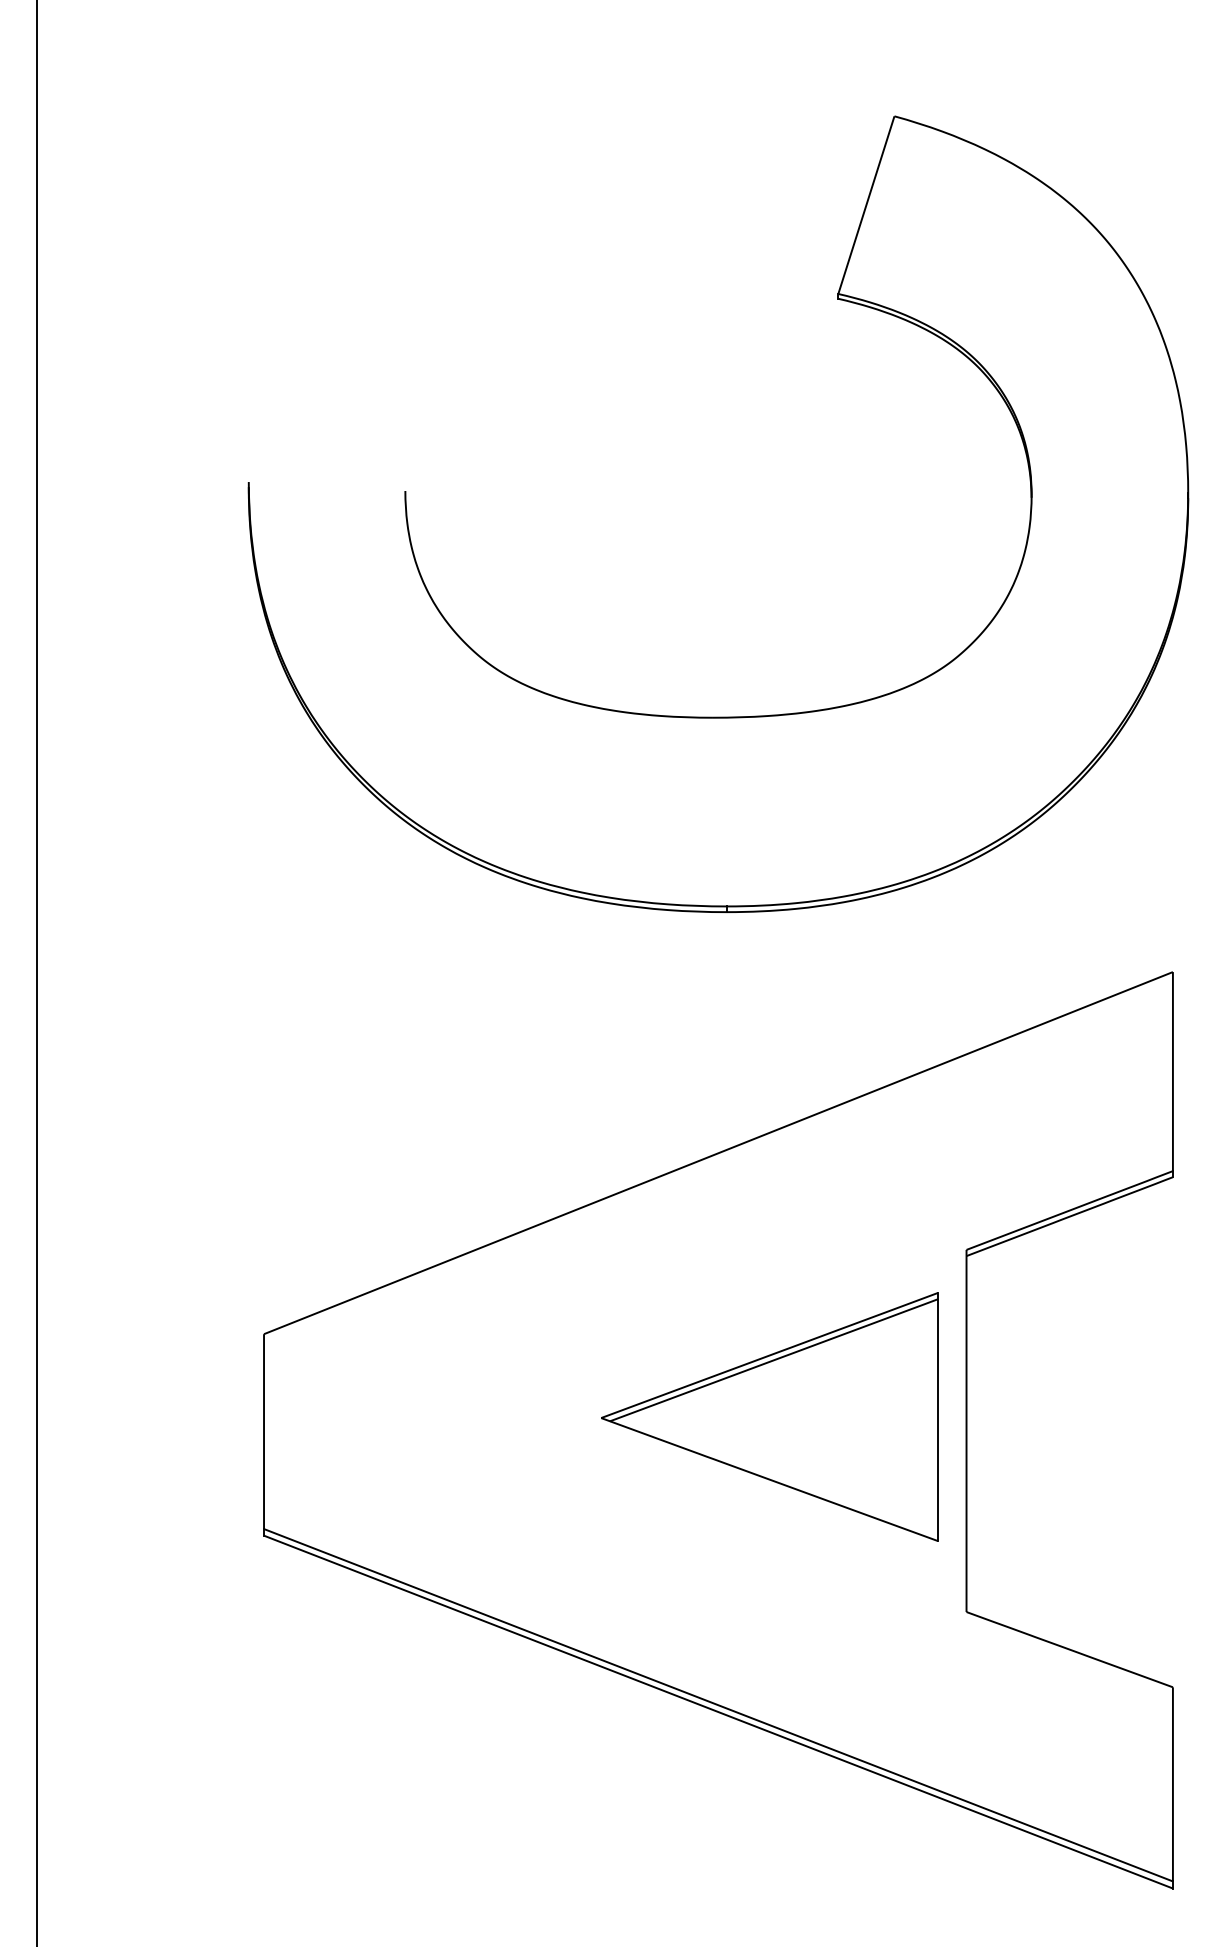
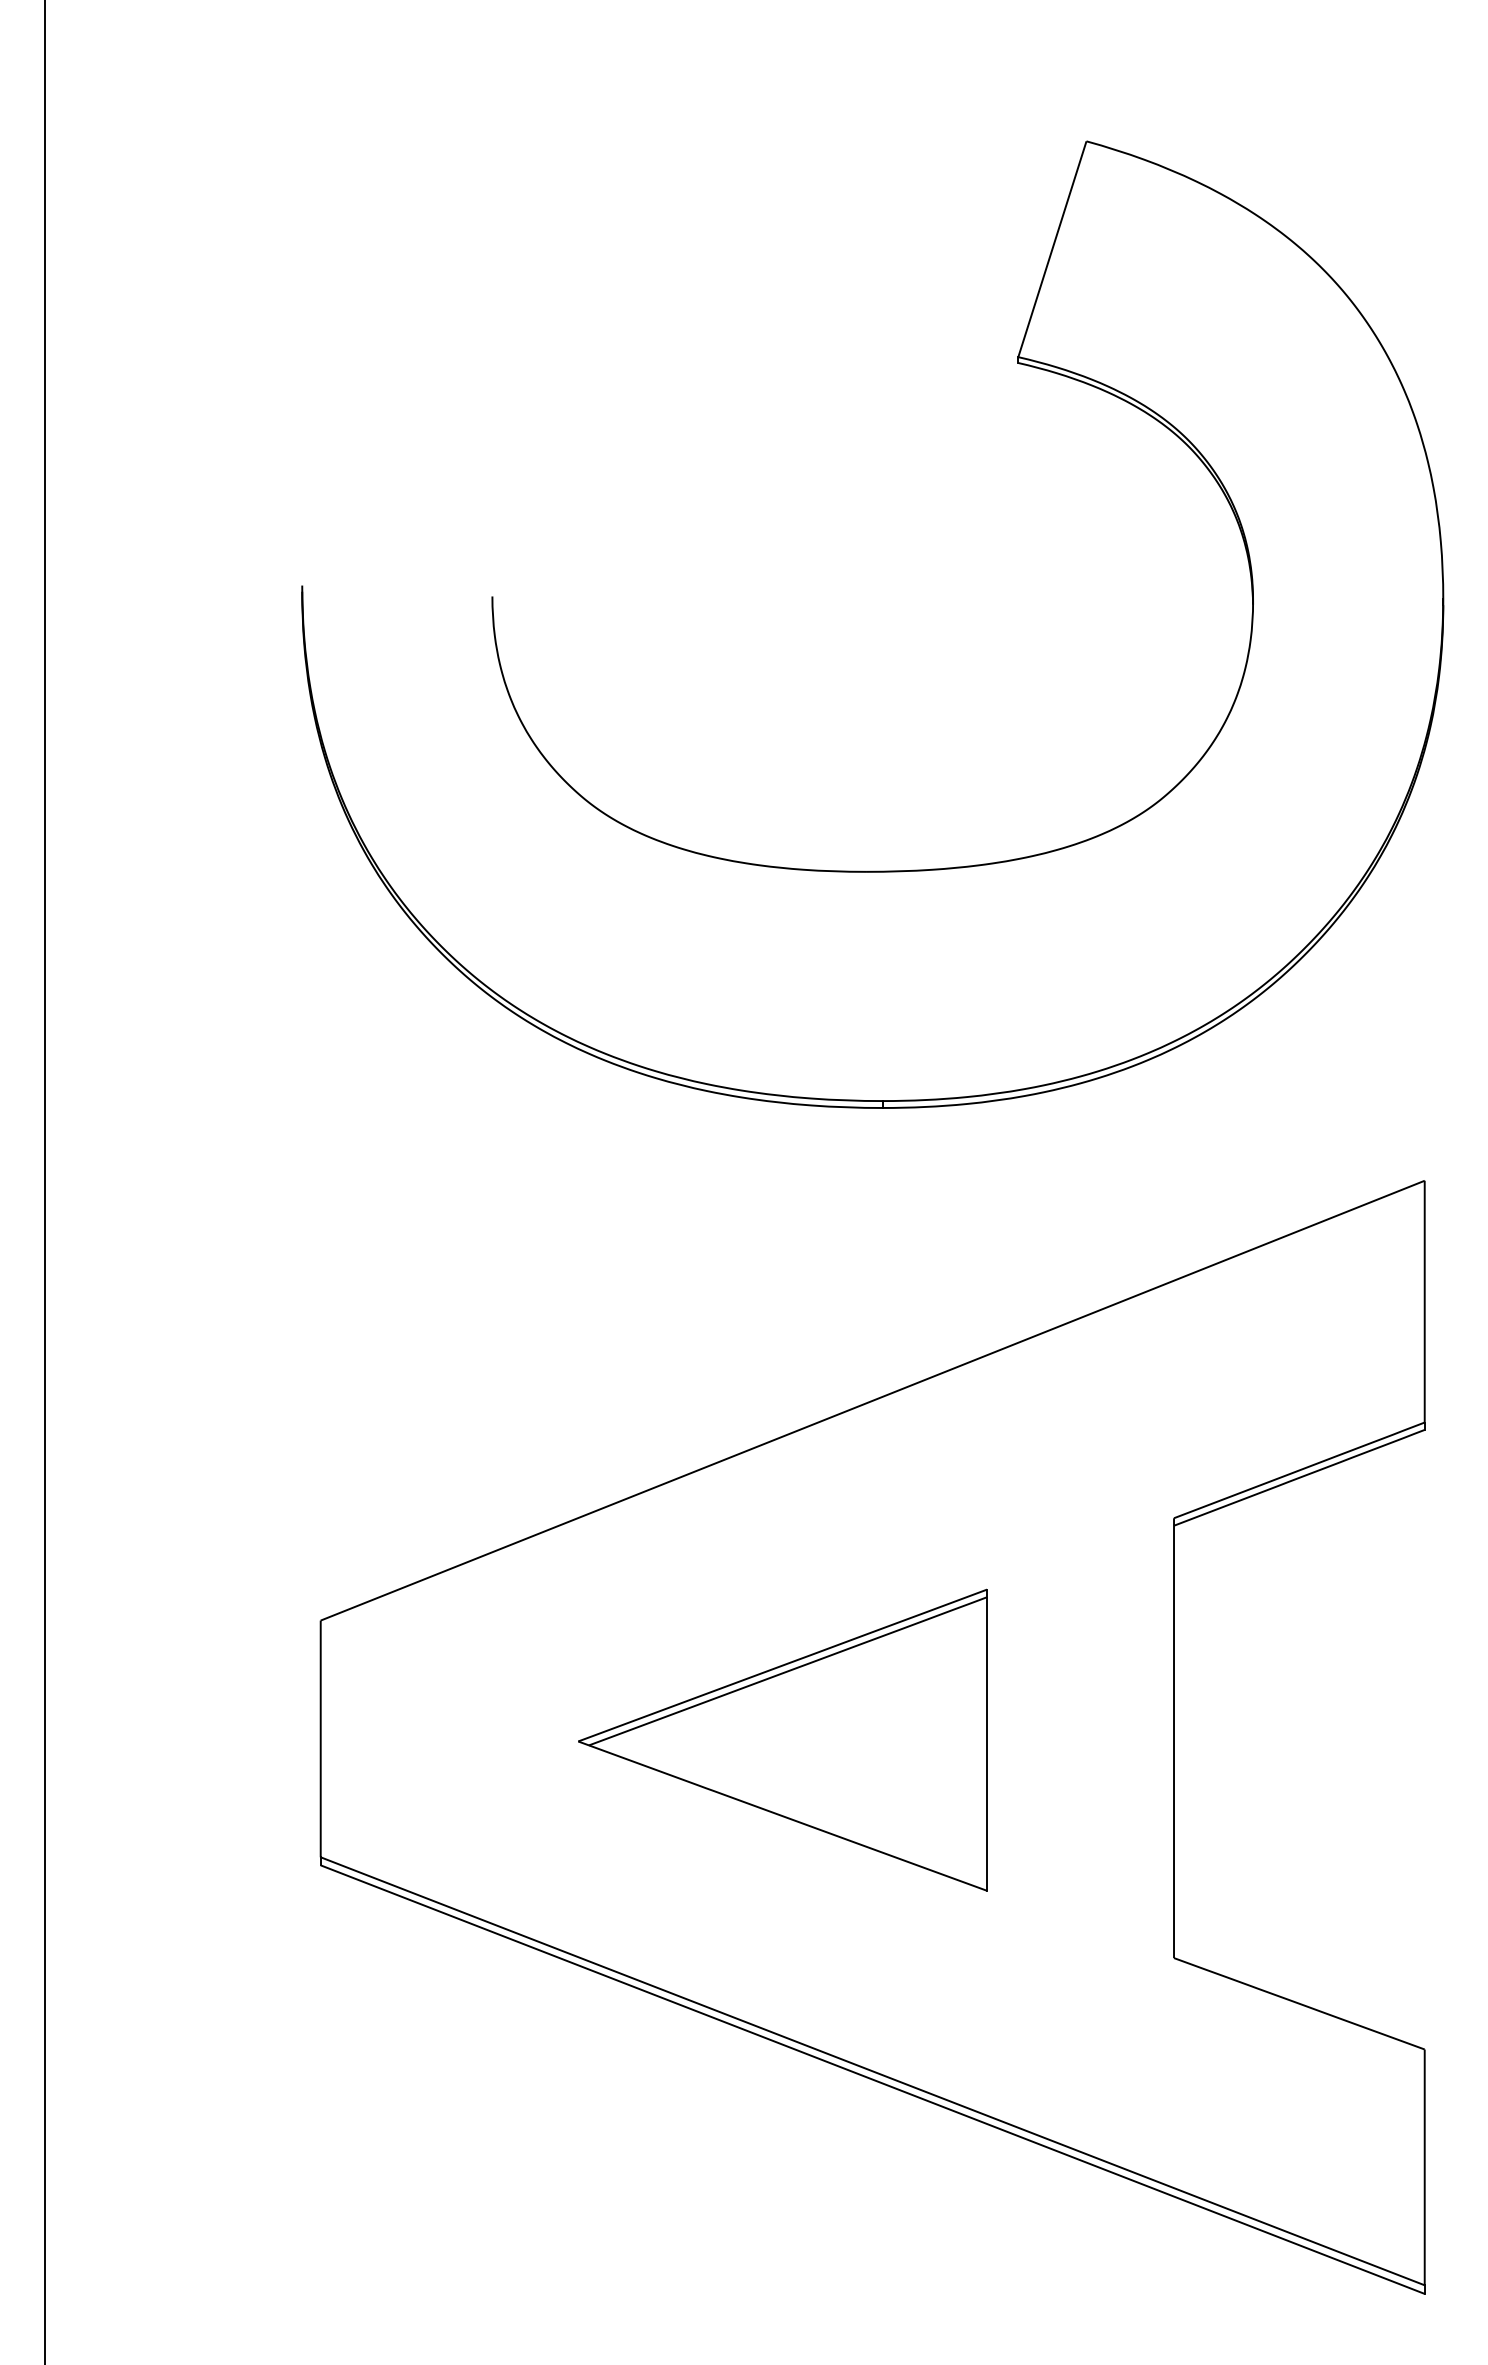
part: (769, 1416) -> (782, 1739), moved

